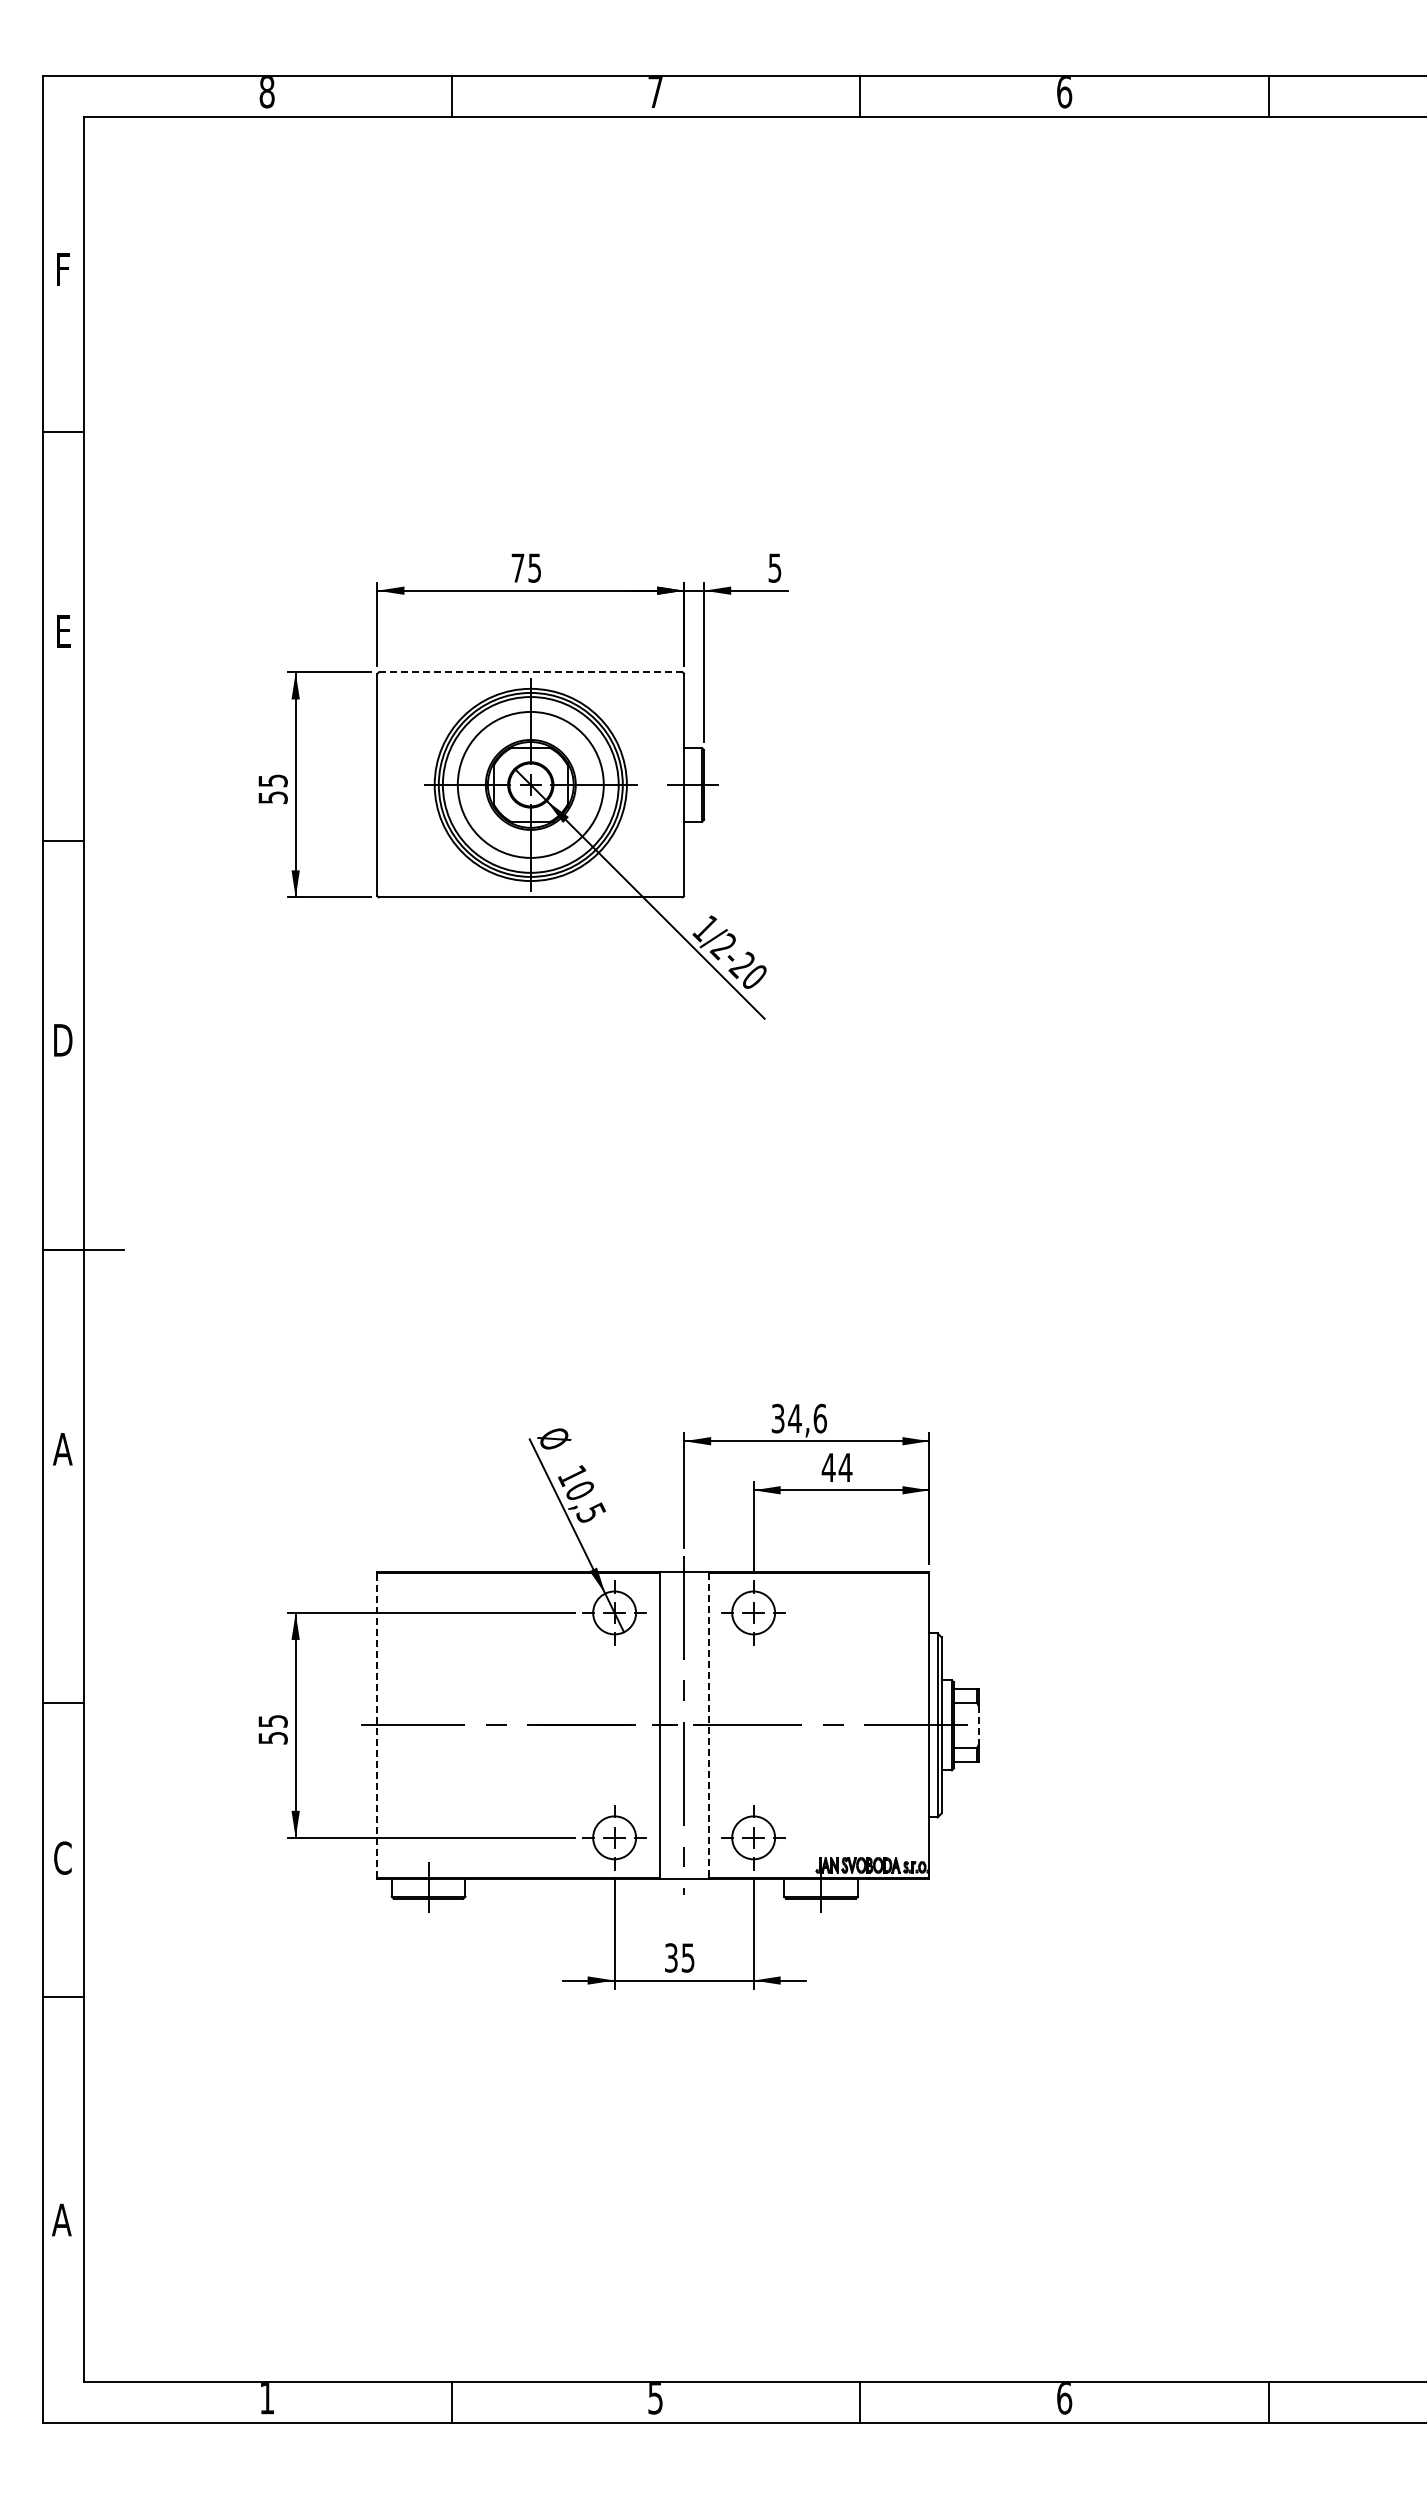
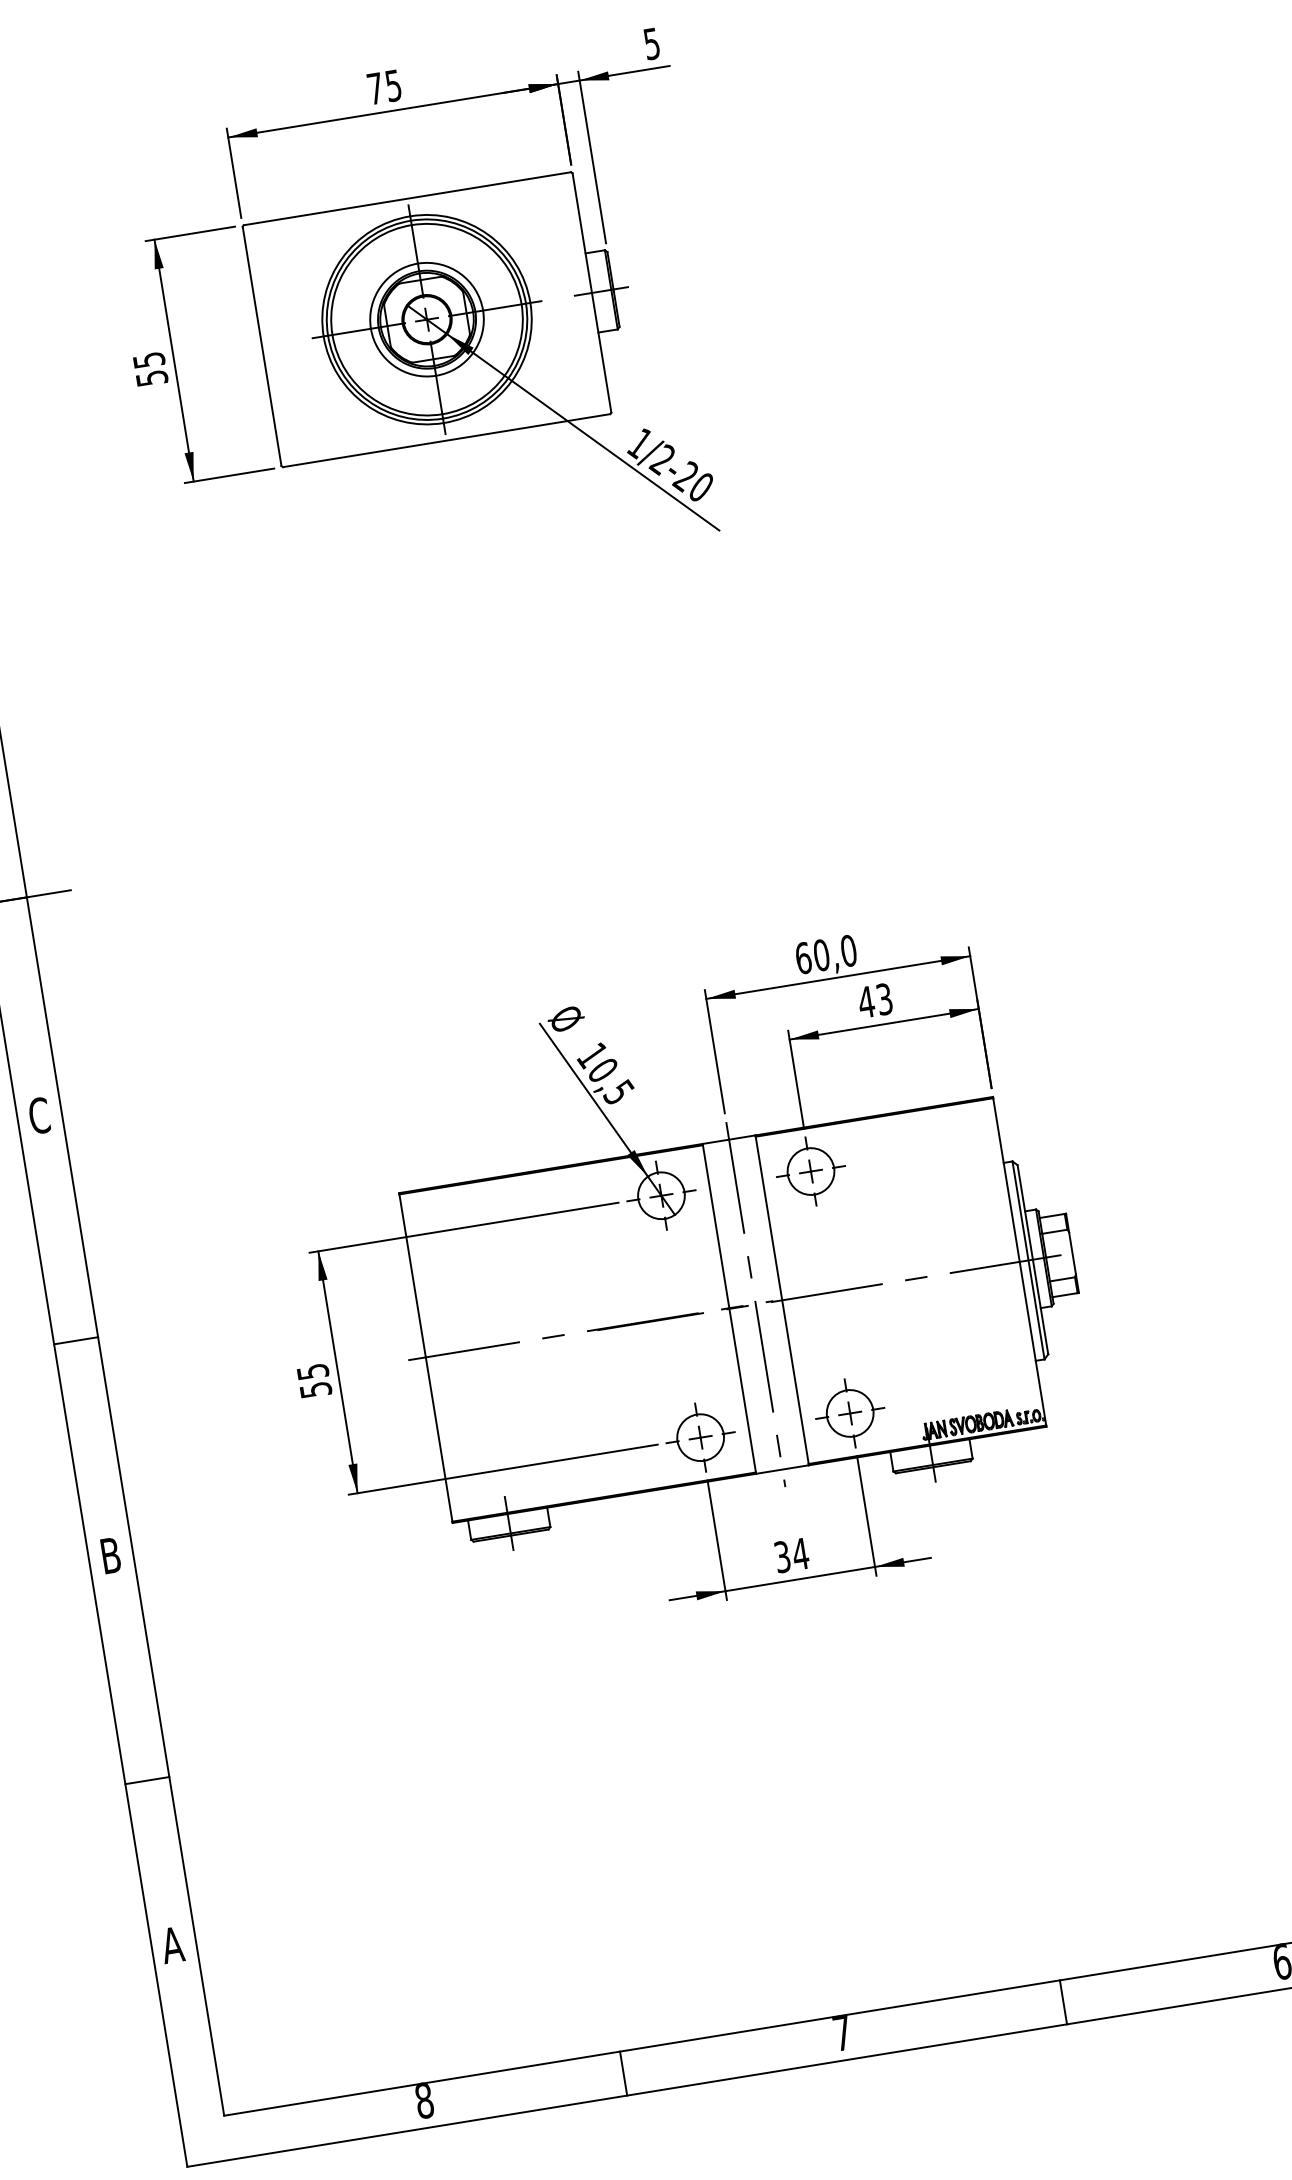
line: (531, 672) -> (408, 198), dashed -> solid
circle: (530, 784) -> (426, 319), size x0.71
text: (798, 1418) -> (825, 954), 34,6 -> 60,0
text: (62, 1449) -> (39, 1116), A -> C
text: (845, 1467) -> (884, 999), 44 -> 43
line: (62, 1703) -> (75, 1340), moved
line: (377, 1724) -> (425, 1357), dashed -> solid
line: (708, 1725) -> (782, 1300), dashed -> solid
line: (978, 1725) -> (1072, 1253), dashed -> solid
text: (62, 1857) -> (110, 1555), C -> B
text: (688, 1957) -> (800, 1553), 35 -> 34
line: (62, 1997) -> (146, 1780), moved
text: (266, 2398) -> (423, 2101), 1 -> 8
text: (655, 2398) -> (842, 2033), 5 -> 7

